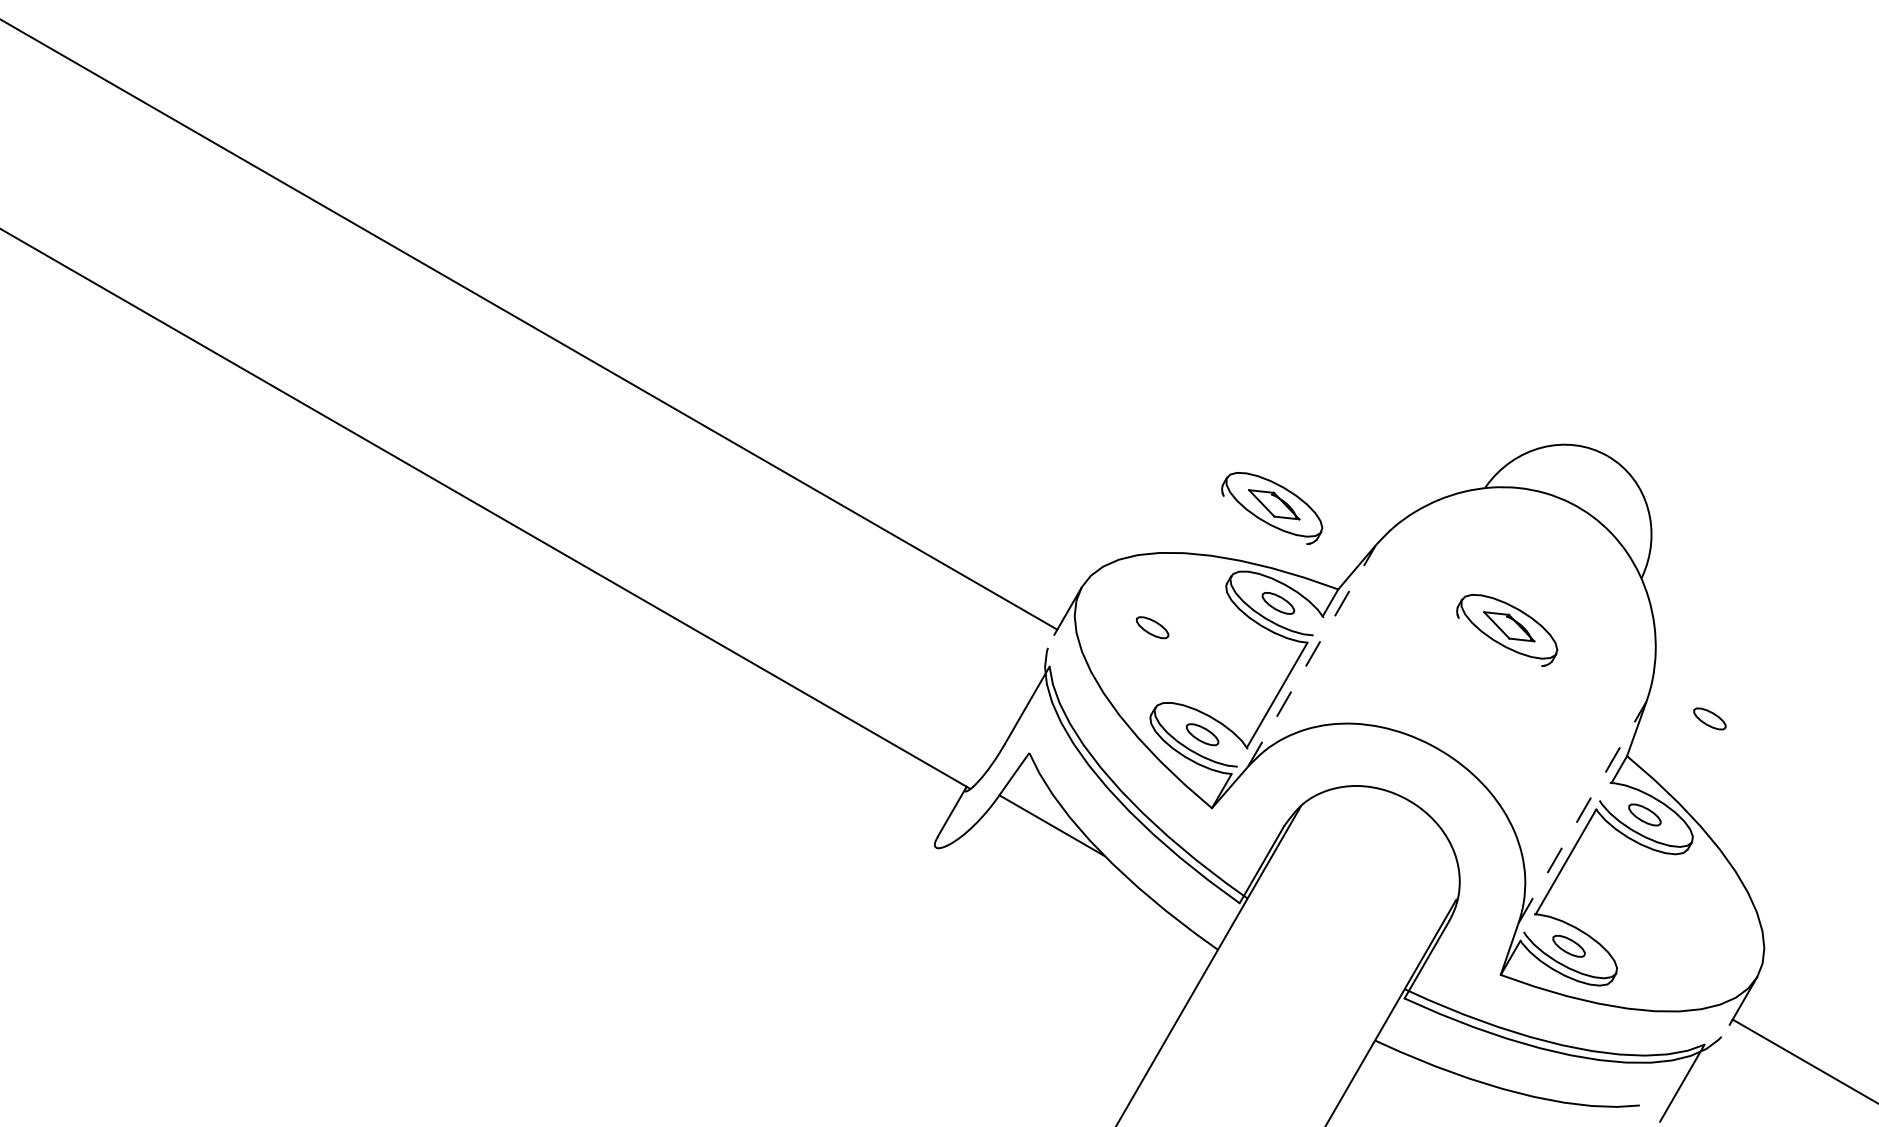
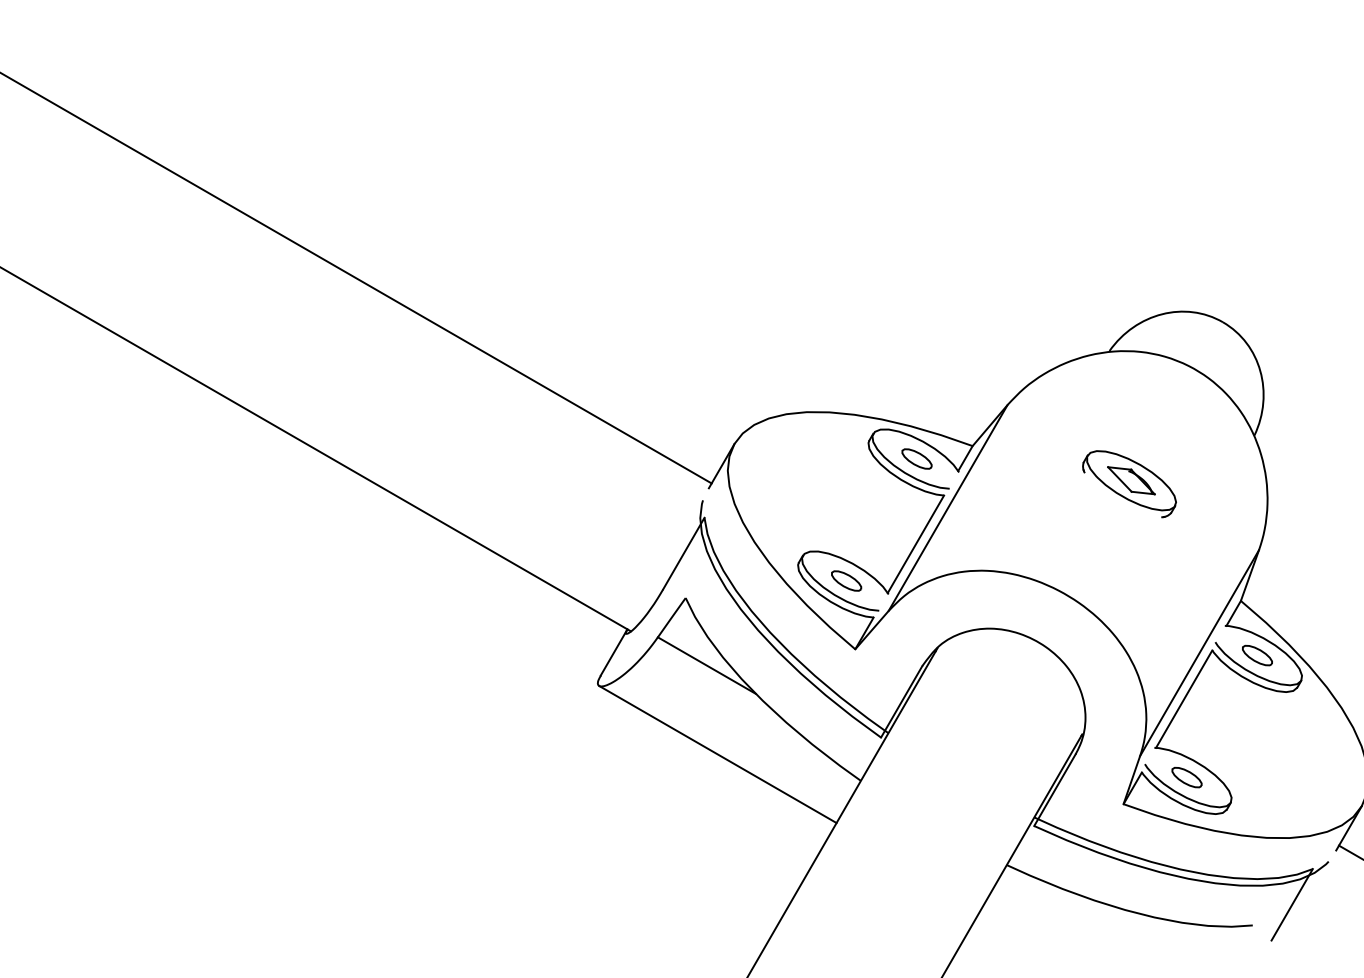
part: (1272, 508) -> (911, 370), removed
part: (1152, 627) -> (800, 481), removed
line: (1312, 655) -> (948, 507), dashed -> solid
part: (1709, 718) -> (1317, 565), removed
line: (1582, 811) -> (1199, 652), dashed -> solid
line: (1063, 921) -> (717, 754), added

